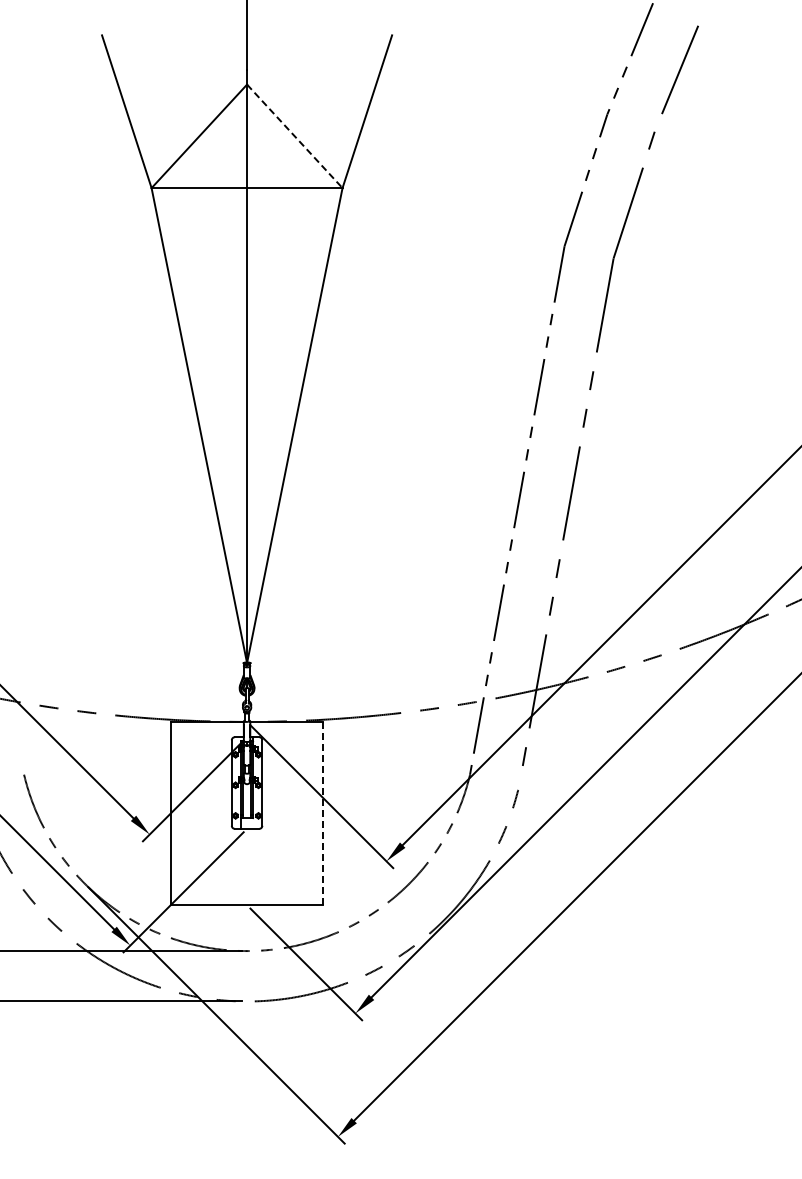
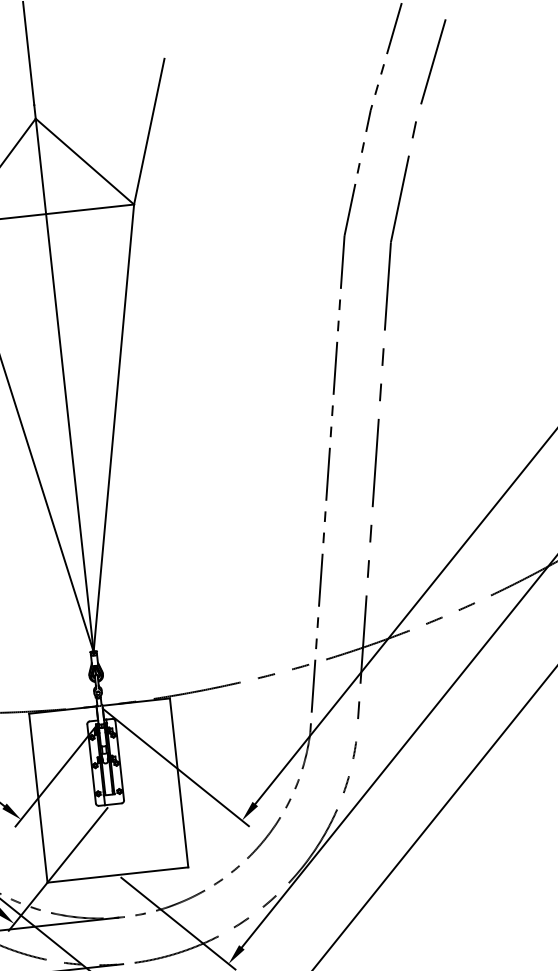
line: (295, 136) -> (85, 161), dashed -> solid
line: (323, 813) -> (179, 782), dashed -> solid

